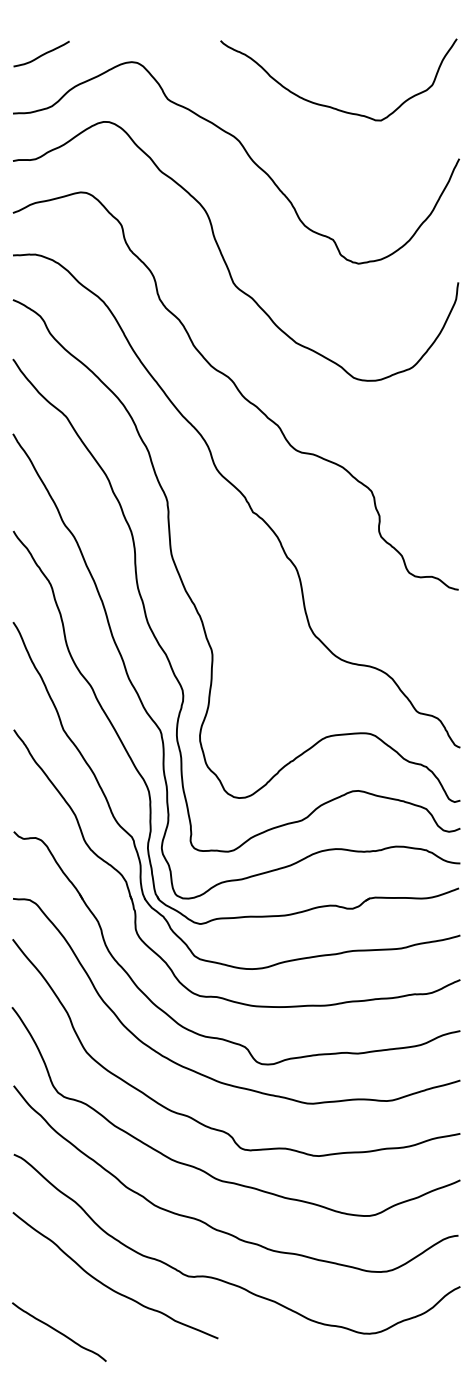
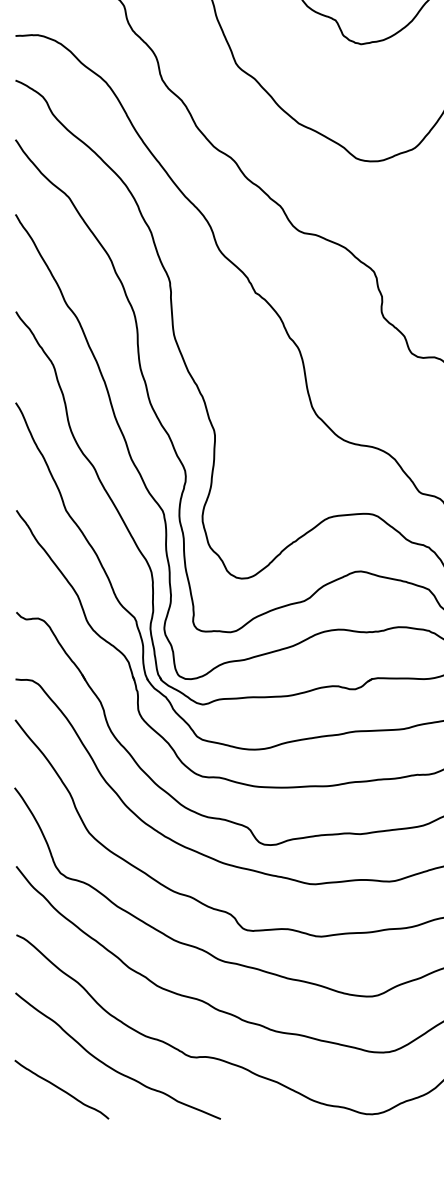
curve: (59, 1331) -> (62, 1089), moved

